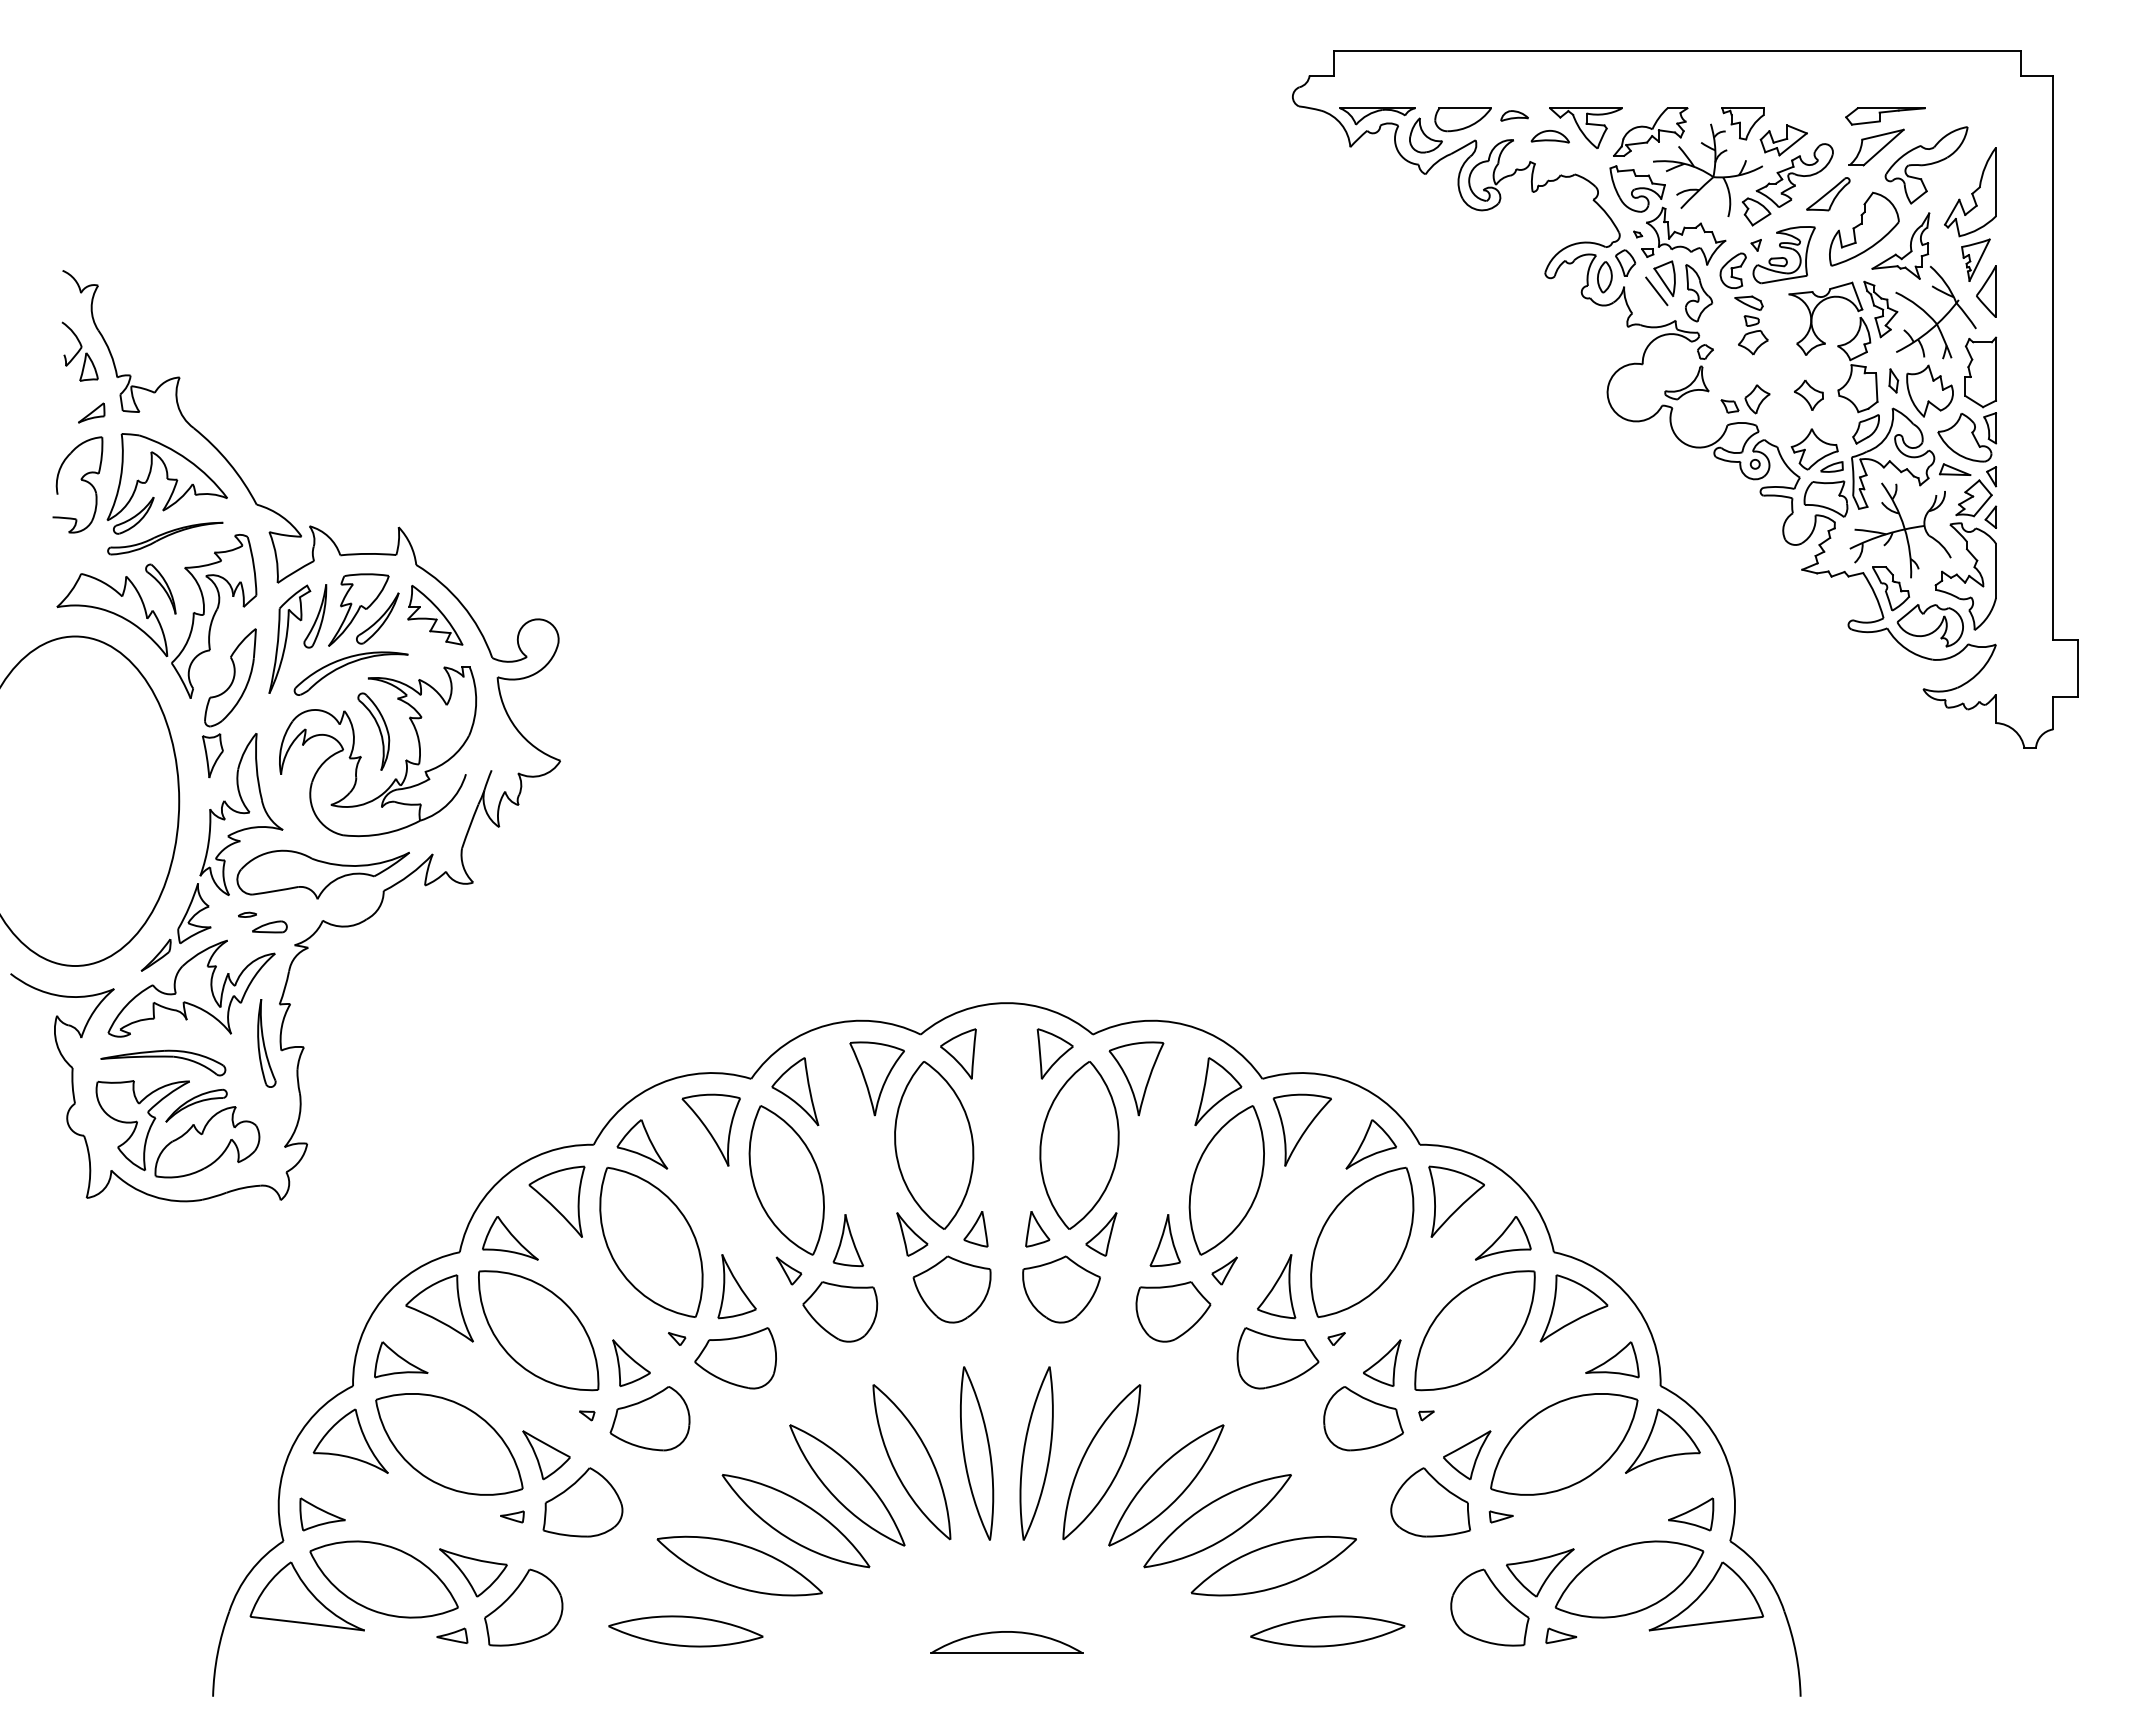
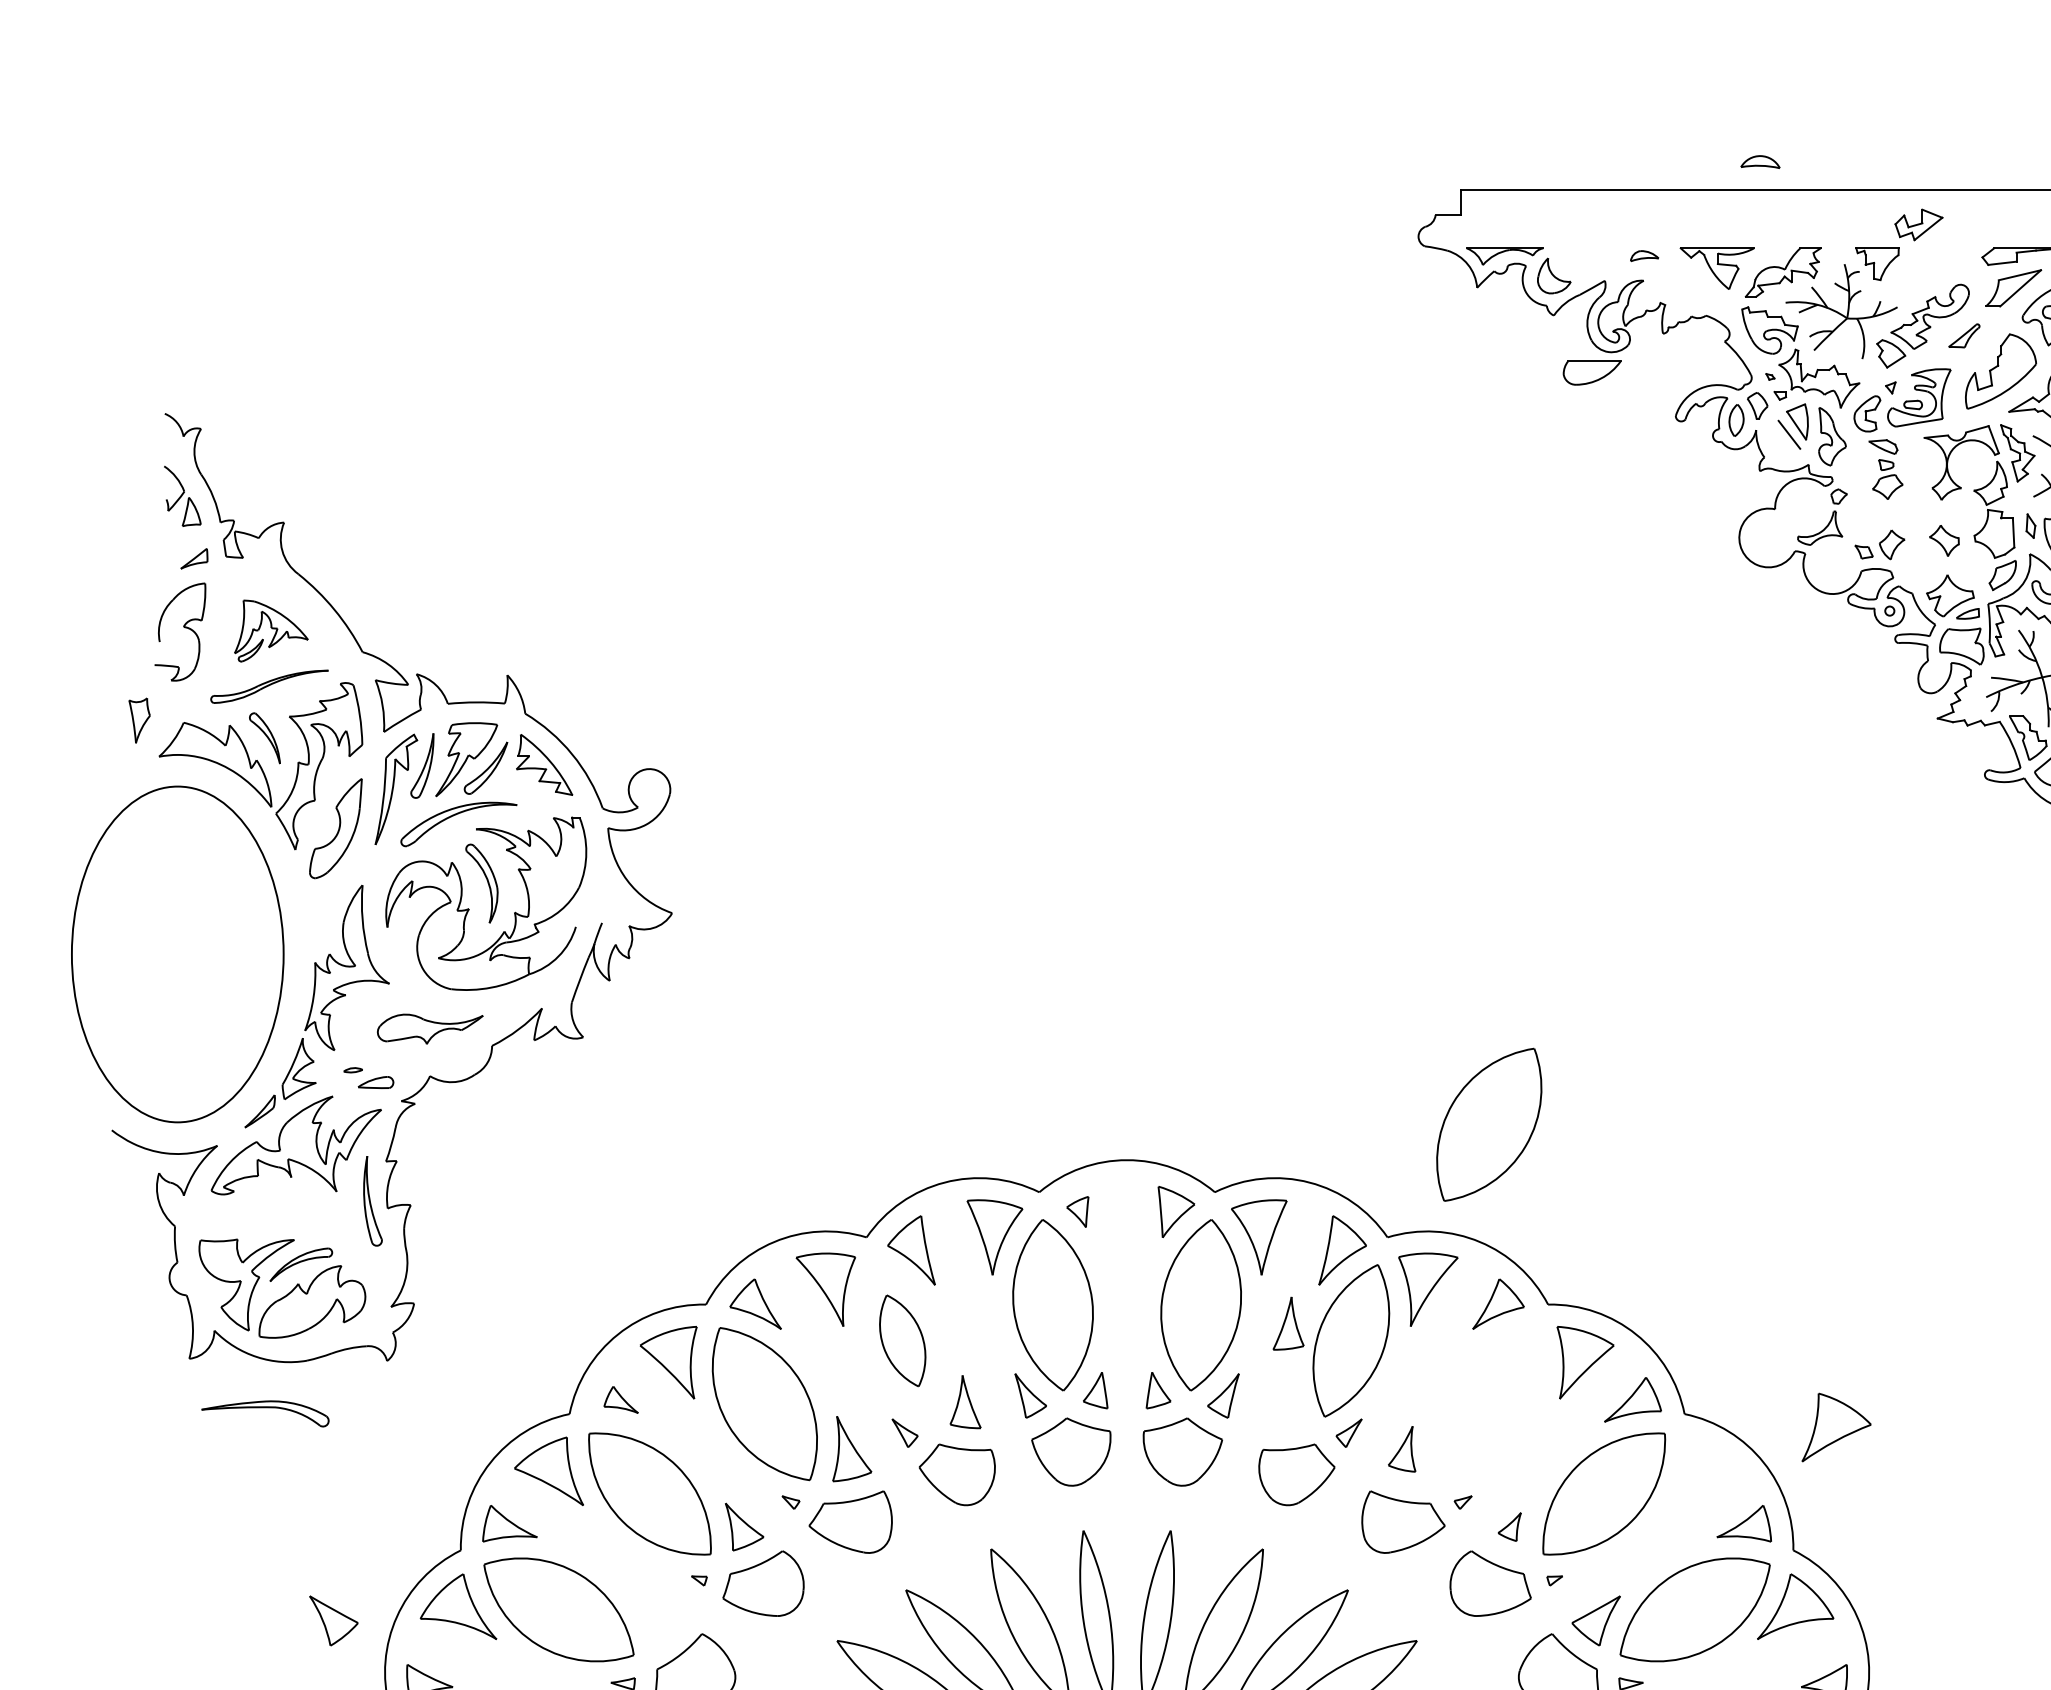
part: (1462, 119) -> (1591, 372), moved
part: (1549, 136) -> (1759, 161), moved
part: (1783, 140) -> (1918, 225), moved
part: (1828, 194) -> (1964, 336), size x0.7
part: (166, 483) -> (270, 630), size x0.6
part: (212, 755) -> (139, 720), moved
part: (322, 874) -> (429, 1029), size x0.6
part: (958, 1053) -> (1077, 1211), size x0.6
part: (163, 1062) -> (265, 1413), moved
part: (786, 1180) -> (902, 1340), size x0.6
part: (510, 1238) -> (621, 1400), size x0.6
part: (1164, 1240) -> (1287, 1323), moved
part: (1362, 1241) -> (1489, 1123), moved
part: (1276, 1286) -> (1401, 1448), size x0.7
part: (1573, 1308) -> (1836, 1427), moved
part: (1382, 1362) -> (1509, 1526), size x0.6
part: (546, 1455) -> (333, 1621), moved

